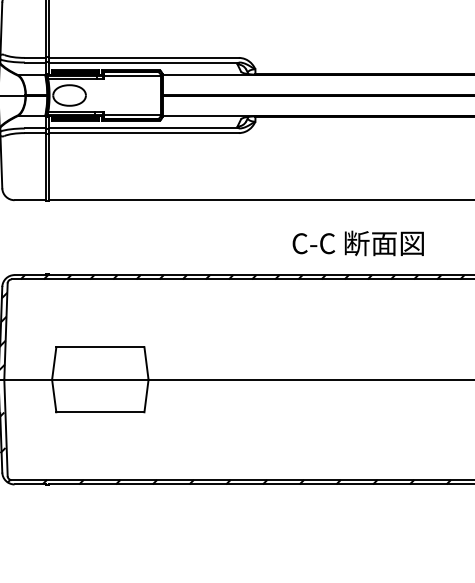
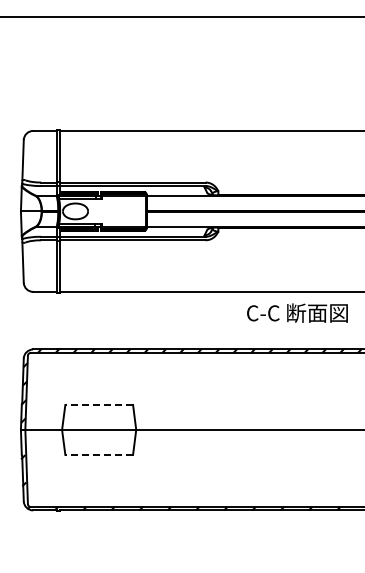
text: (358, 242) -> (297, 312), moved
line: (100, 346) -> (99, 404), solid -> dashed
line: (100, 411) -> (99, 454), solid -> dashed

